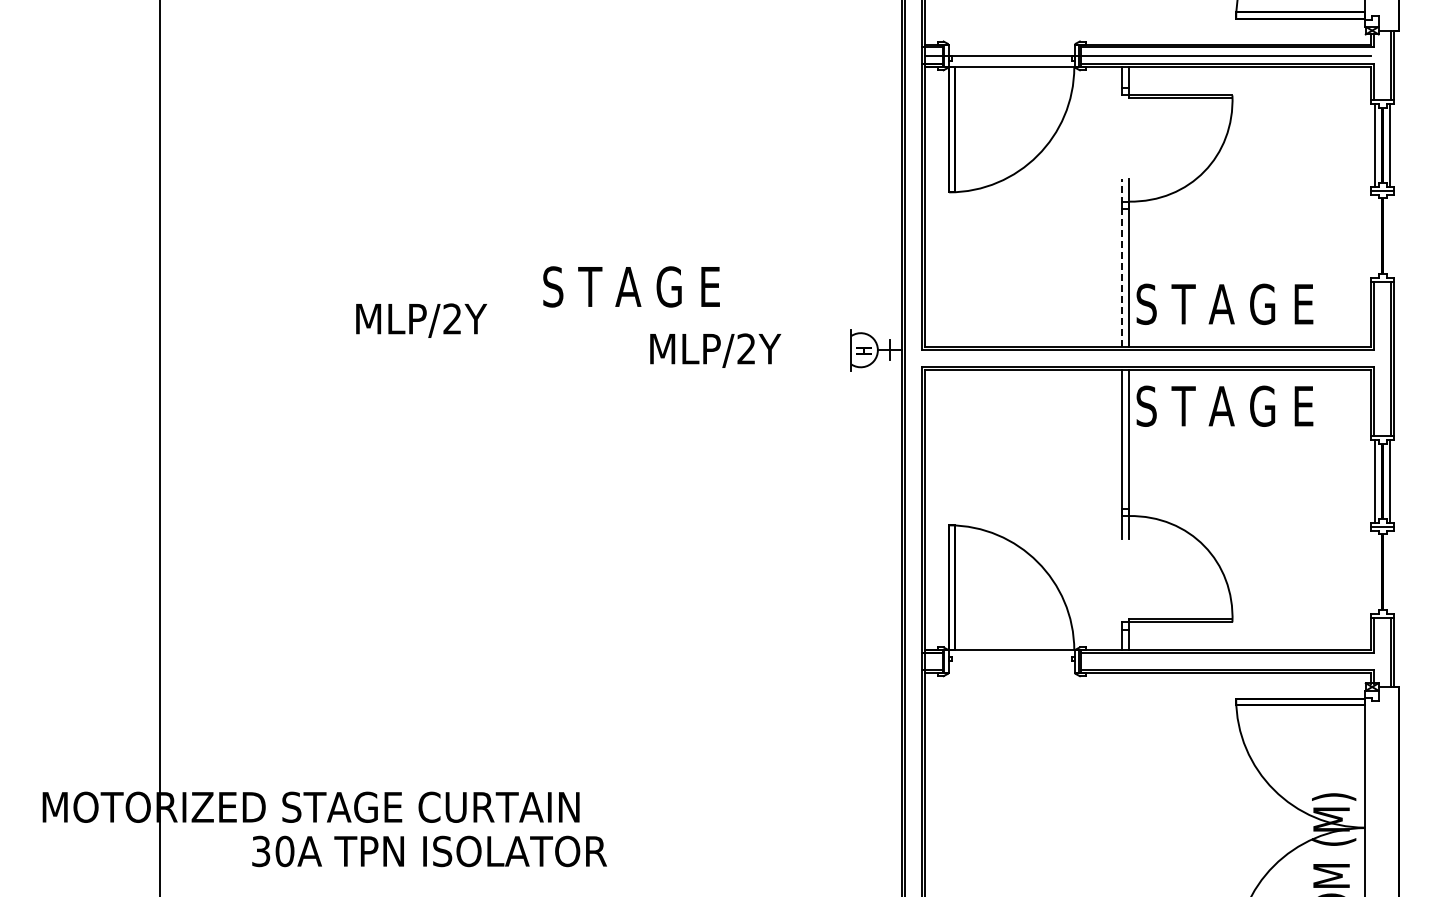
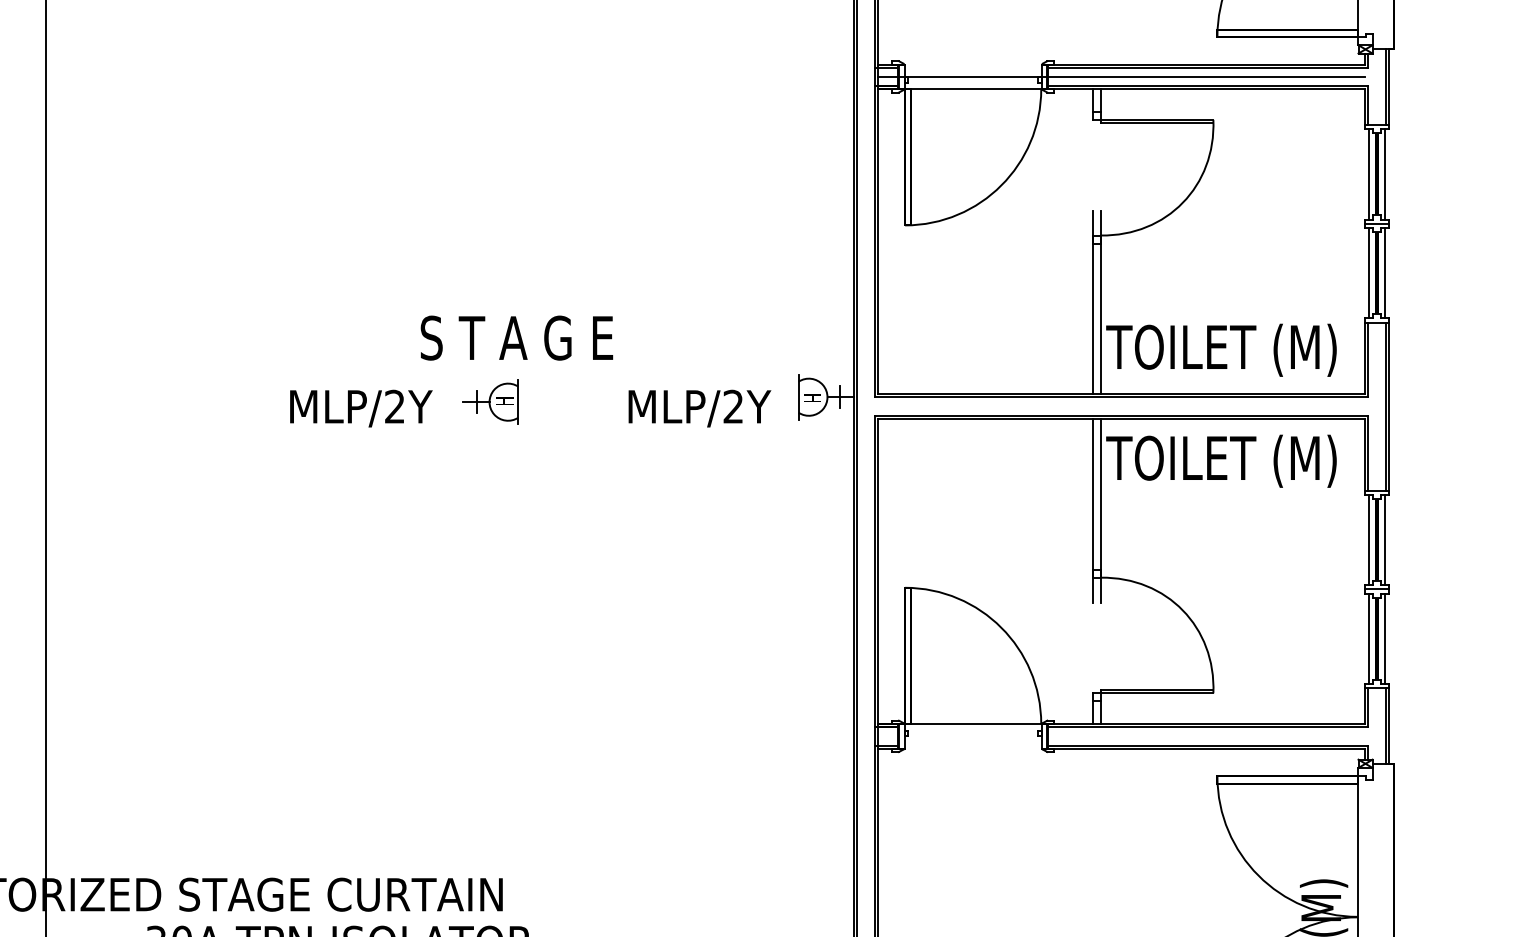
line: (1375, 235) -> (1369, 272), added
line: (1390, 235) -> (1385, 272), added
line: (1121, 262) -> (1092, 301), dashed -> solid
text: (631, 286) -> (516, 337), moved
text: (1239, 306) -> (1221, 349), S T A G E -> TOILET (M)
text: (421, 320) -> (361, 408), moved
text: (715, 350) -> (699, 408), moved
part: (568, 354) -> (490, 401), added
text: (1239, 408) -> (1221, 460), S T A G E -> TOILET (M)
line: (1375, 571) -> (1369, 638), added
line: (1390, 571) -> (1385, 638), added

